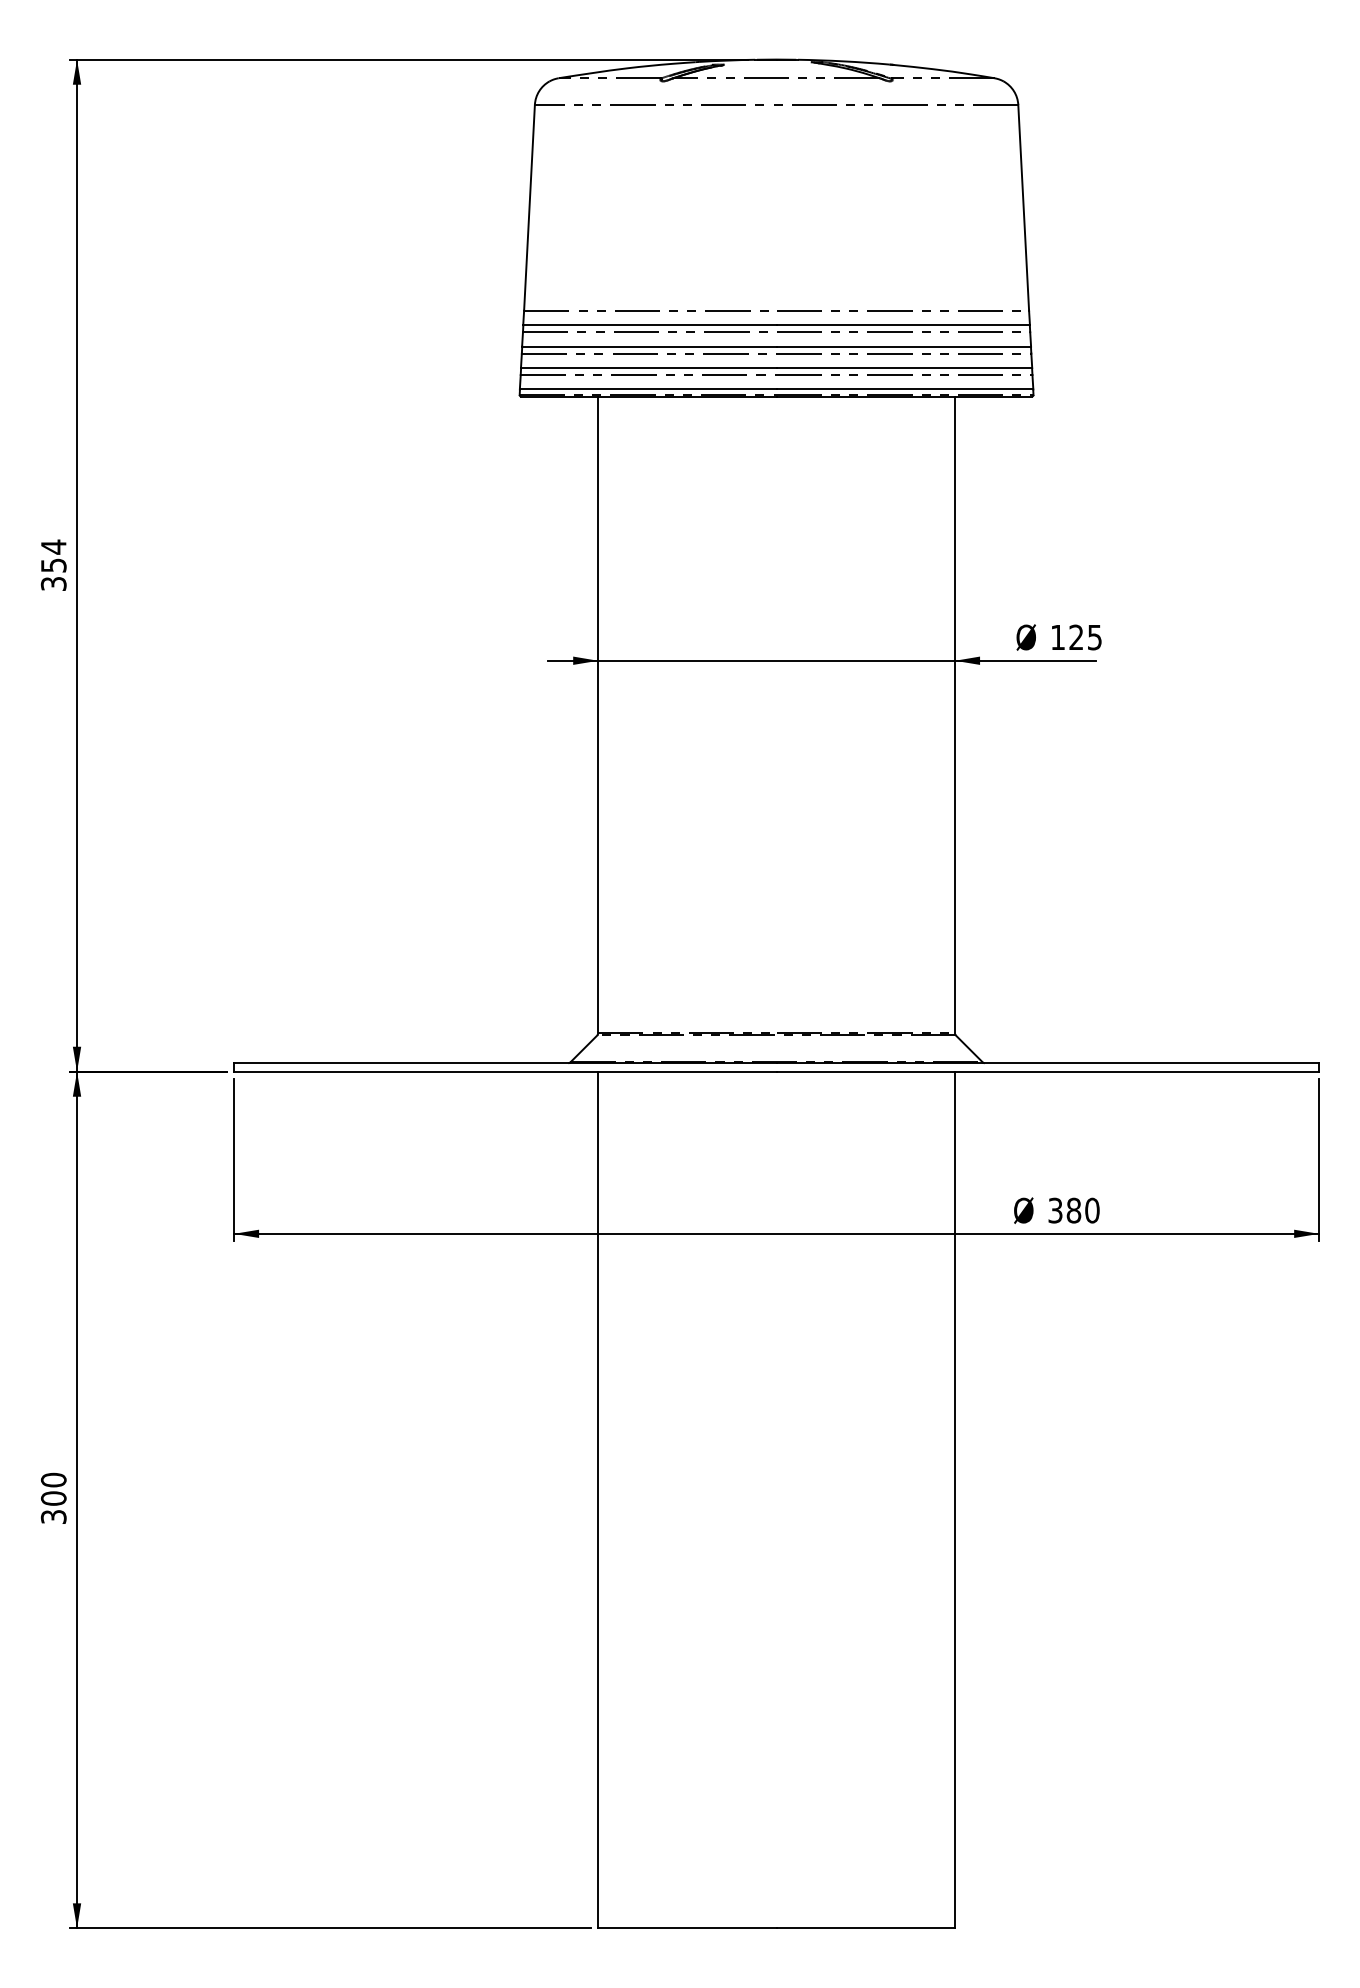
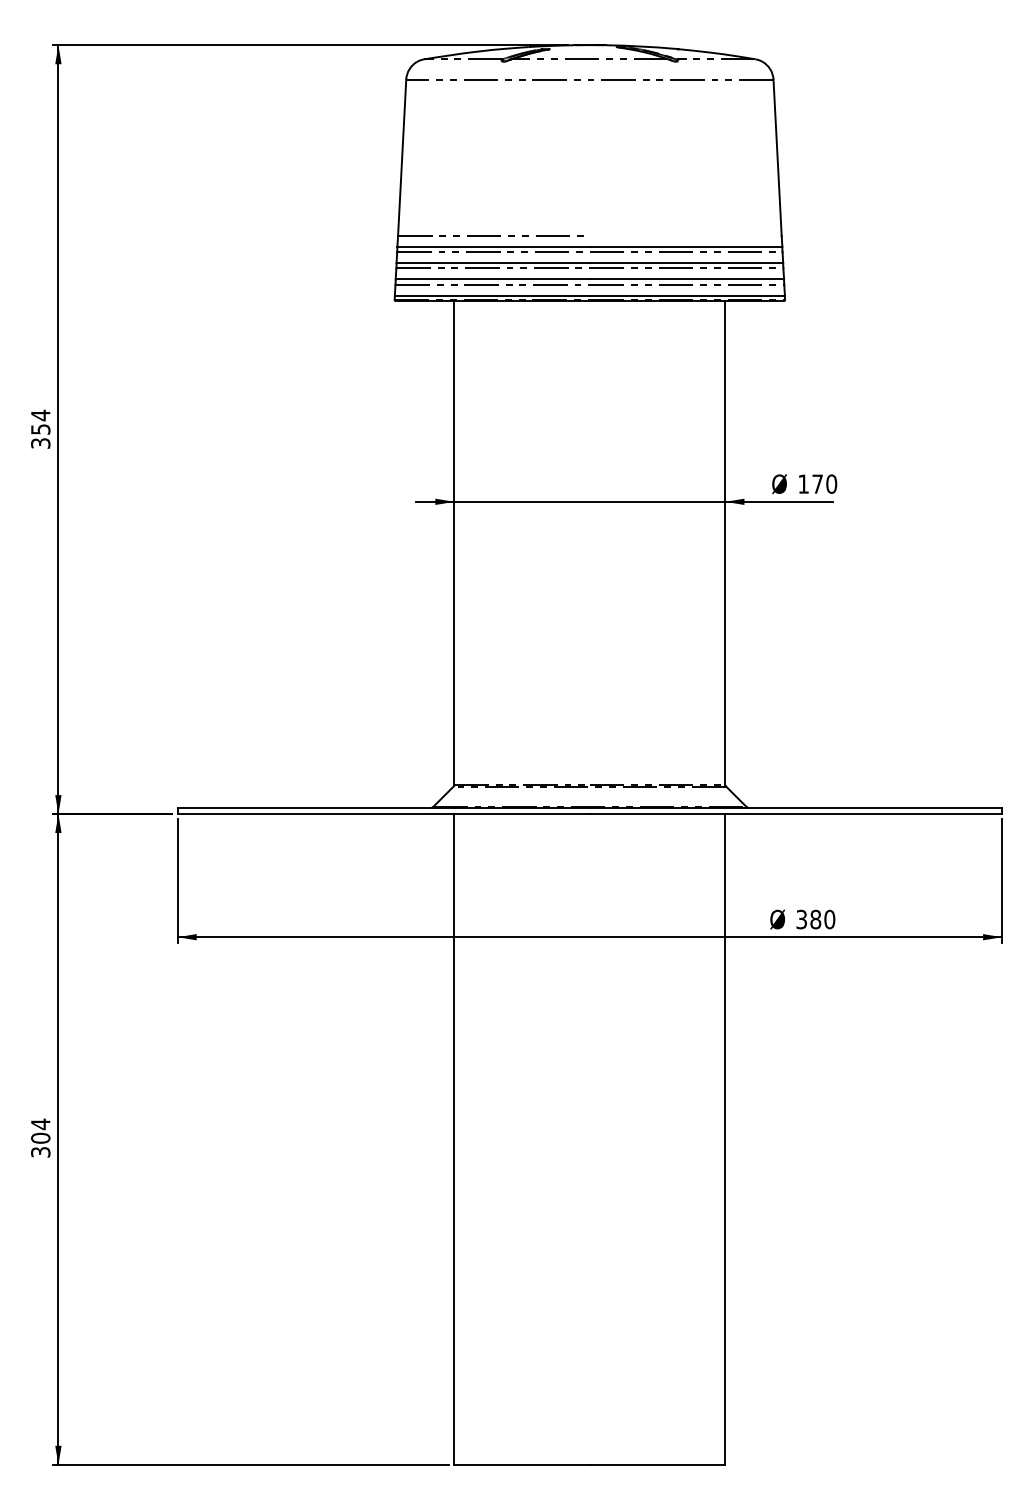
line: (898, 310) -> (682, 235), removed
text: (1085, 637) -> (824, 484), 125 -> 170
text: (53, 1479) -> (40, 1123), 300 -> 304

